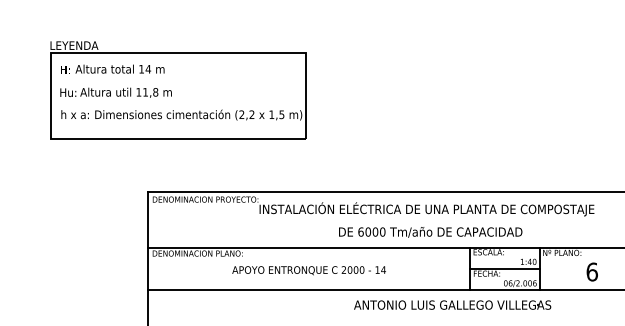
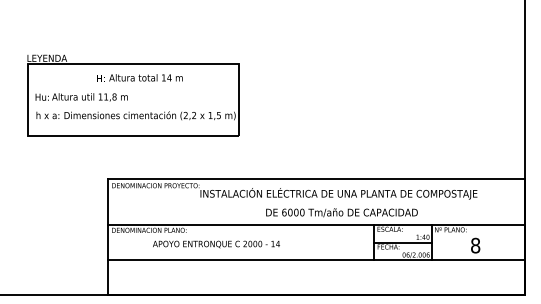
text: (112, 68) -> (139, 77), moved
text: (309, 270) -> (216, 244), moved
text: (592, 271) -> (475, 245), 6 -> 8
part: (451, 304) -> (359, 272), removed

